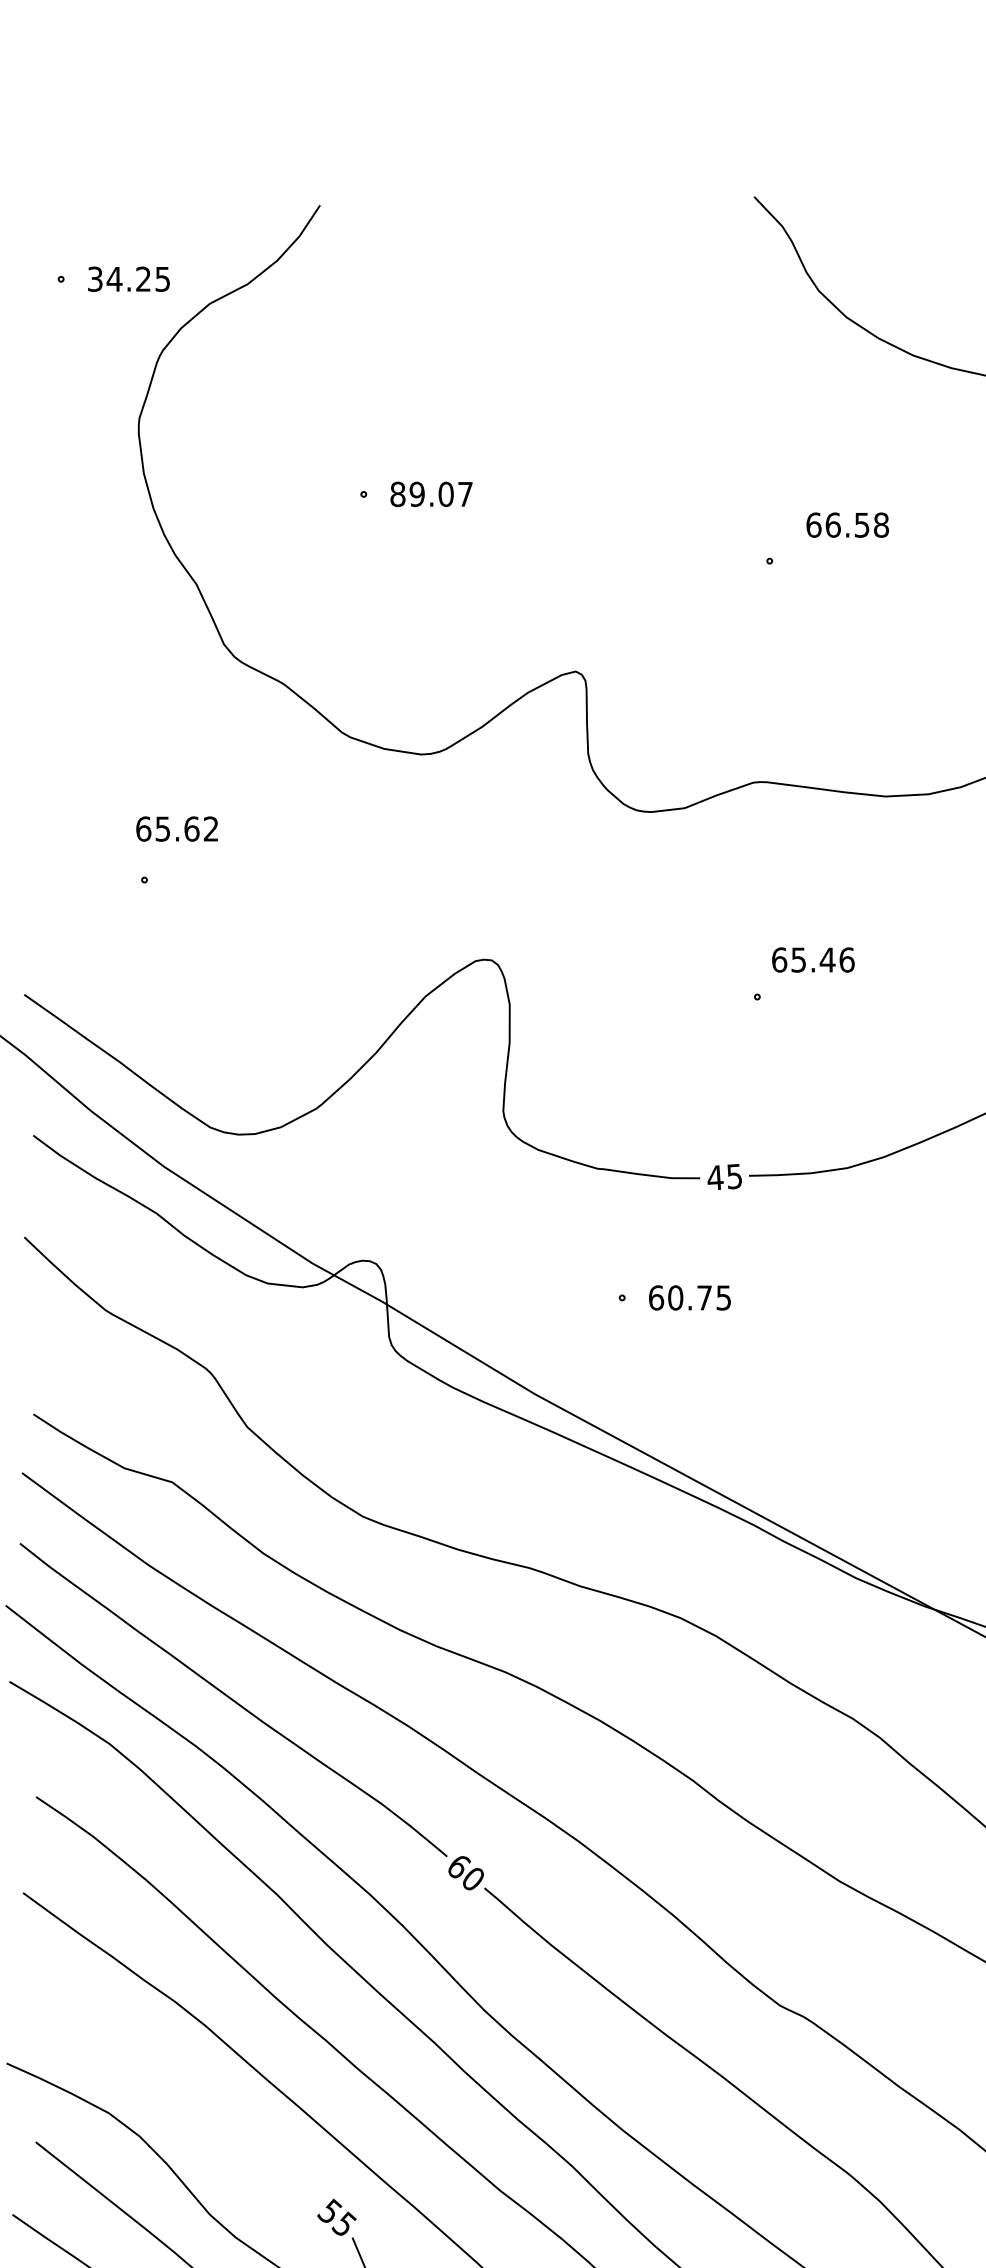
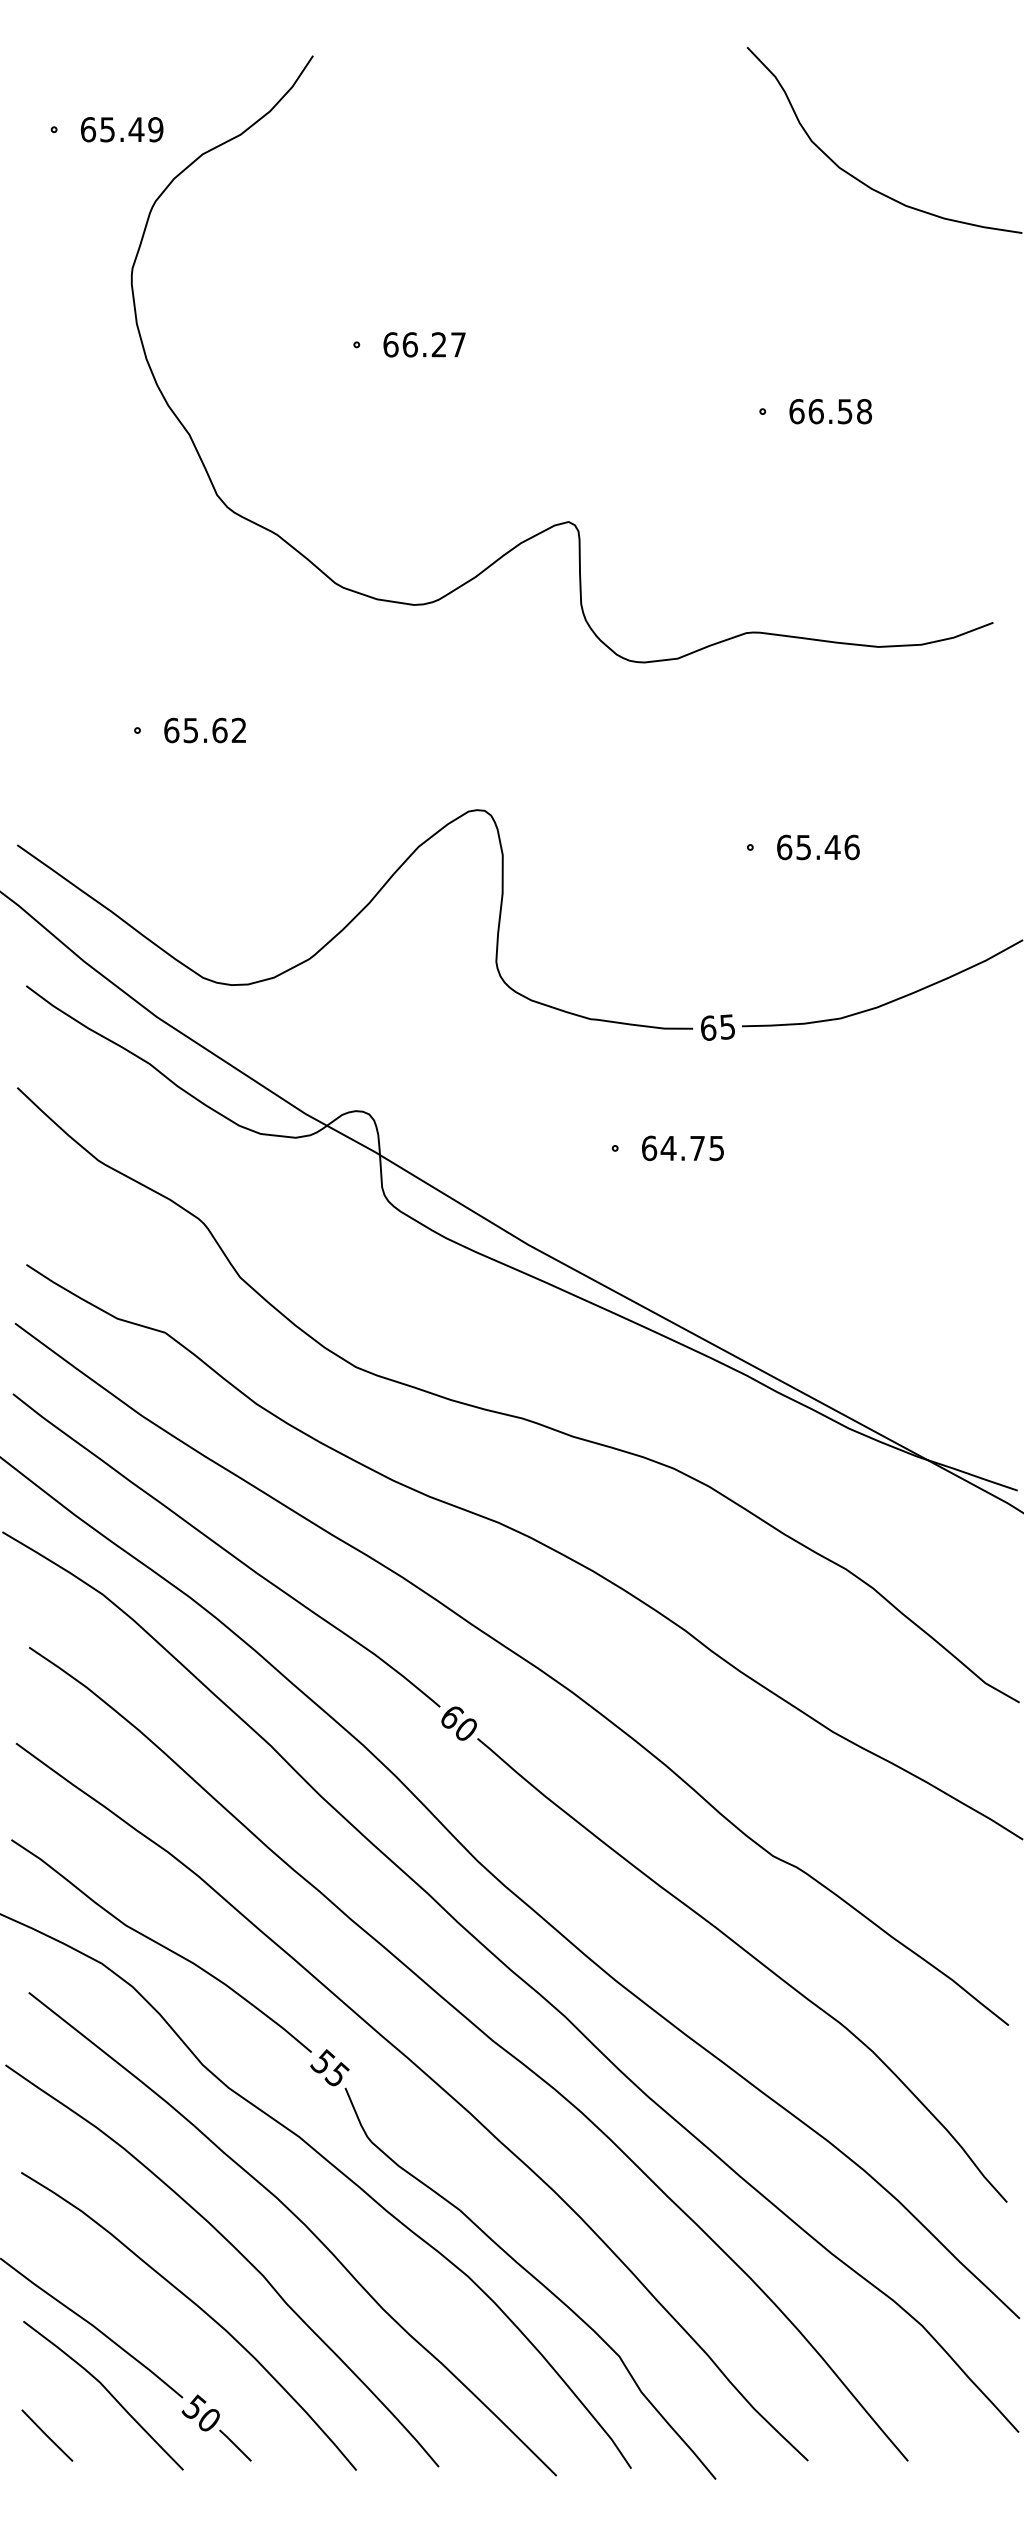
text: (129, 279) -> (122, 129), 34.25 -> 65.49
text: (421, 494) -> (414, 344), 89.07 -> 66.27
text: (847, 525) -> (830, 411), moved
text: (176, 829) -> (204, 730), moved
text: (813, 960) -> (818, 847), moved
text: (715, 1177) -> (708, 1027), 45 -> 65
text: (675, 1298) -> (668, 1148), 60.75 -> 64.75
curve: (168, 2095) -> (161, 1945), added

